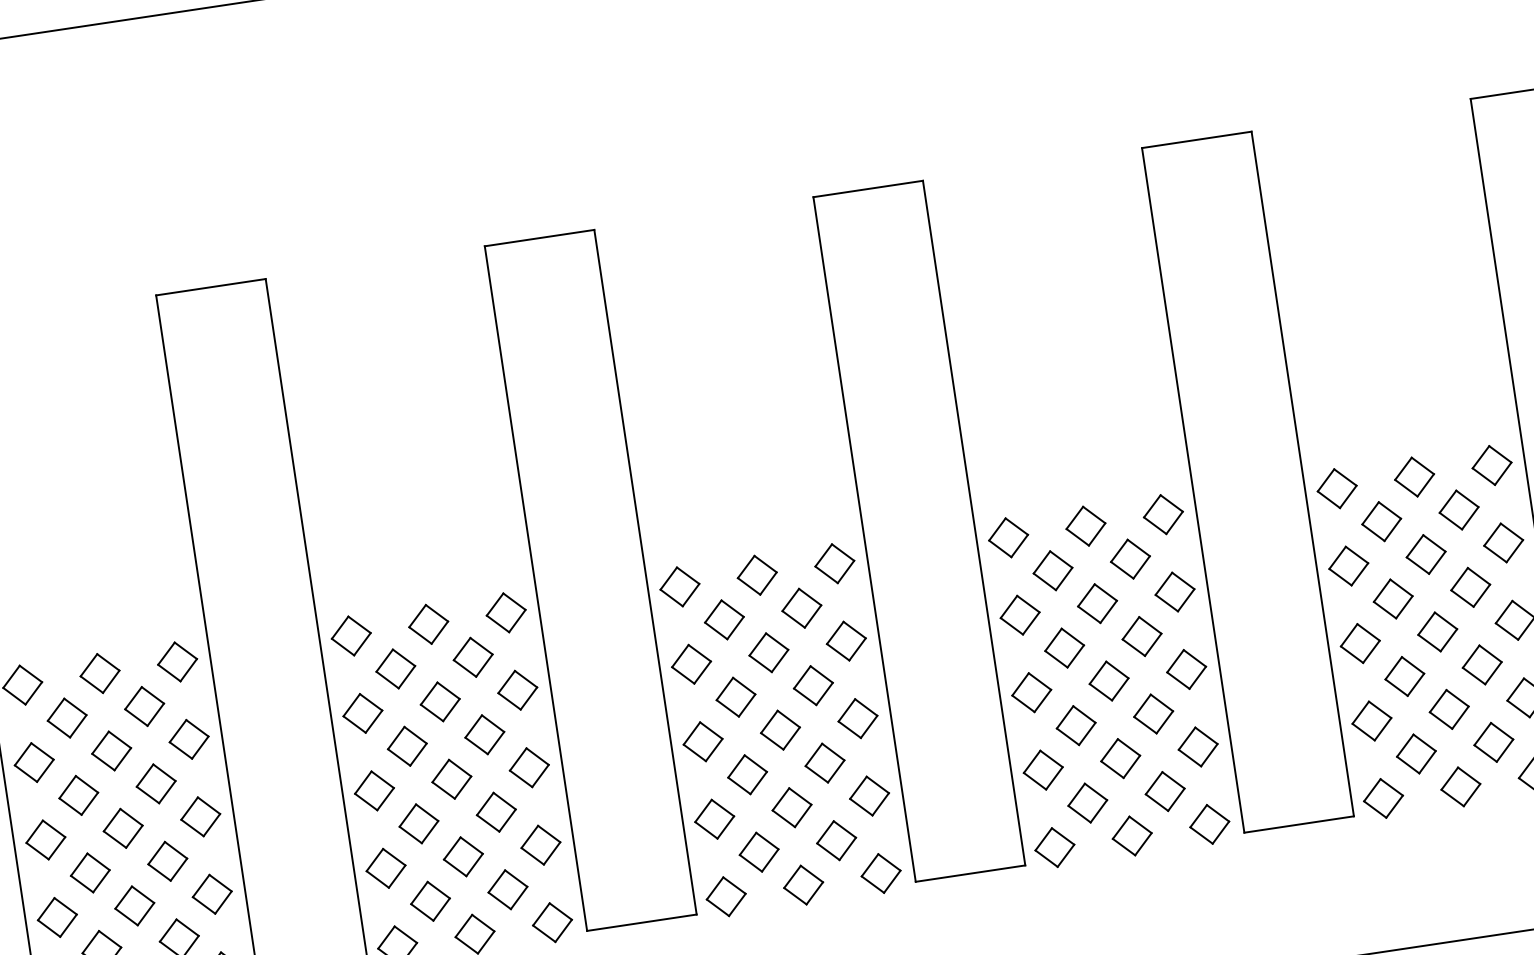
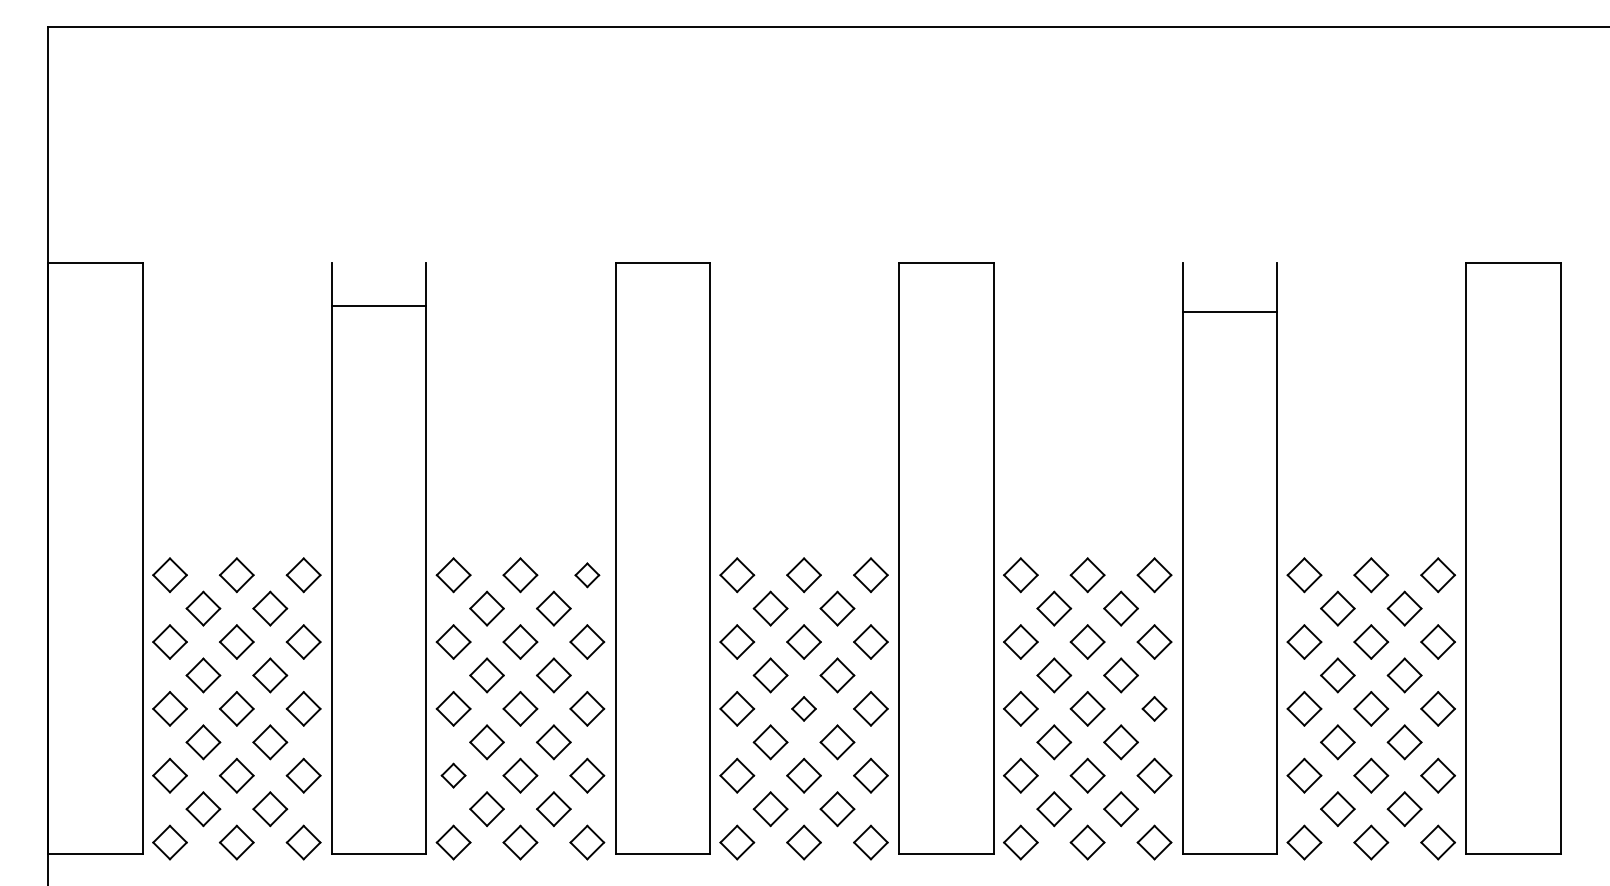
line: (1196, 140) -> (1229, 312), moved
line: (210, 287) -> (378, 306), moved
part: (506, 613) -> (587, 575), size x0.7
part: (1186, 669) -> (1154, 708), size x0.7
part: (779, 729) -> (803, 708), size x0.7
part: (385, 868) -> (453, 775), size x0.7

